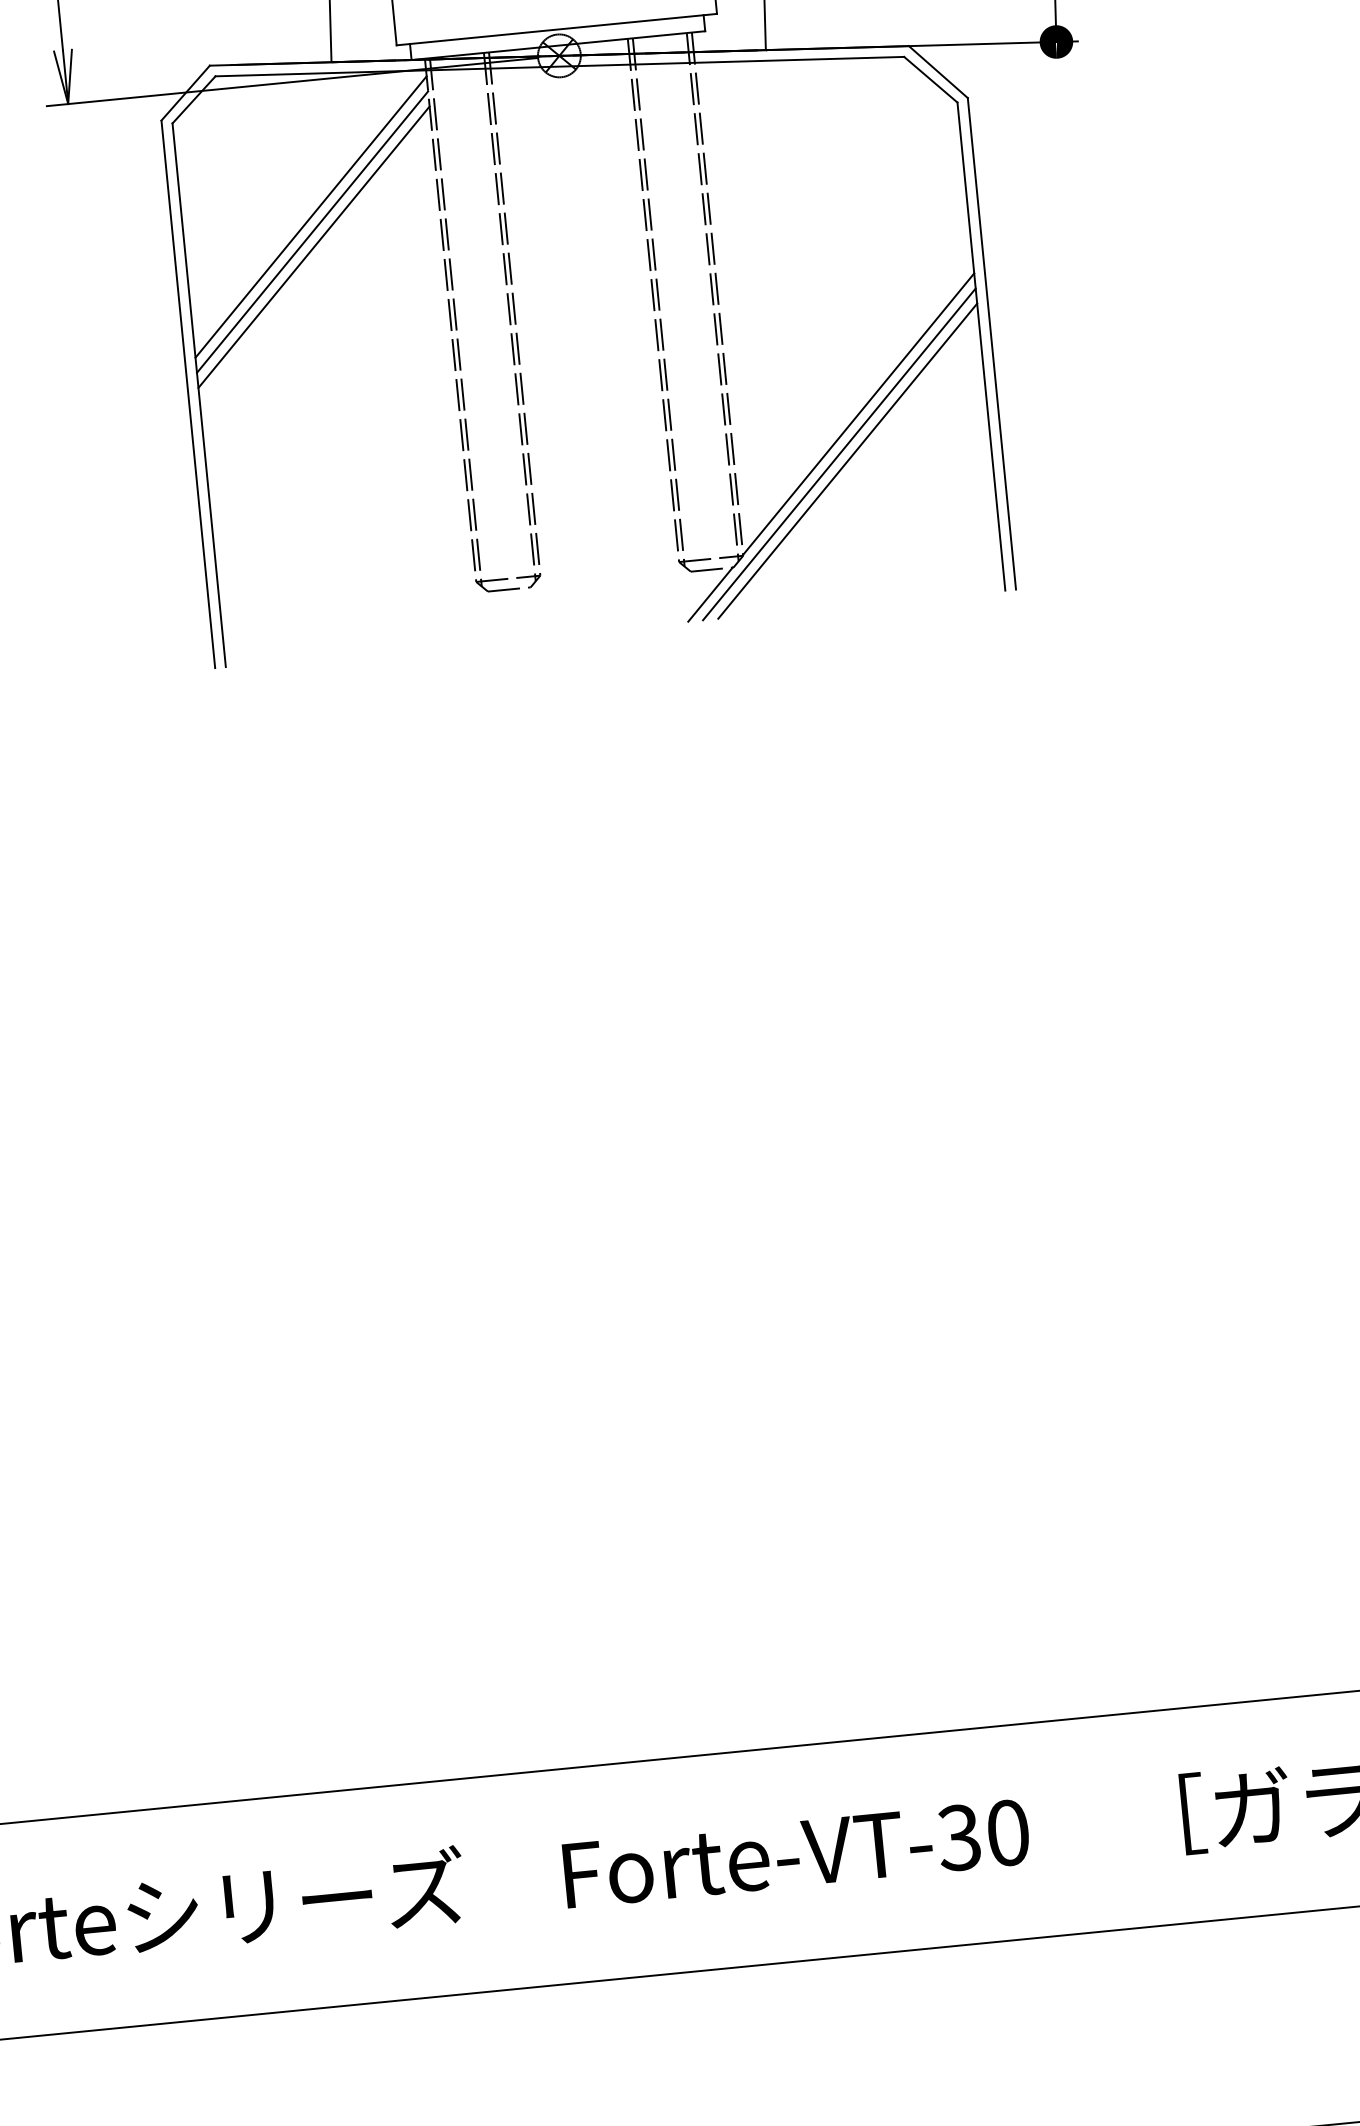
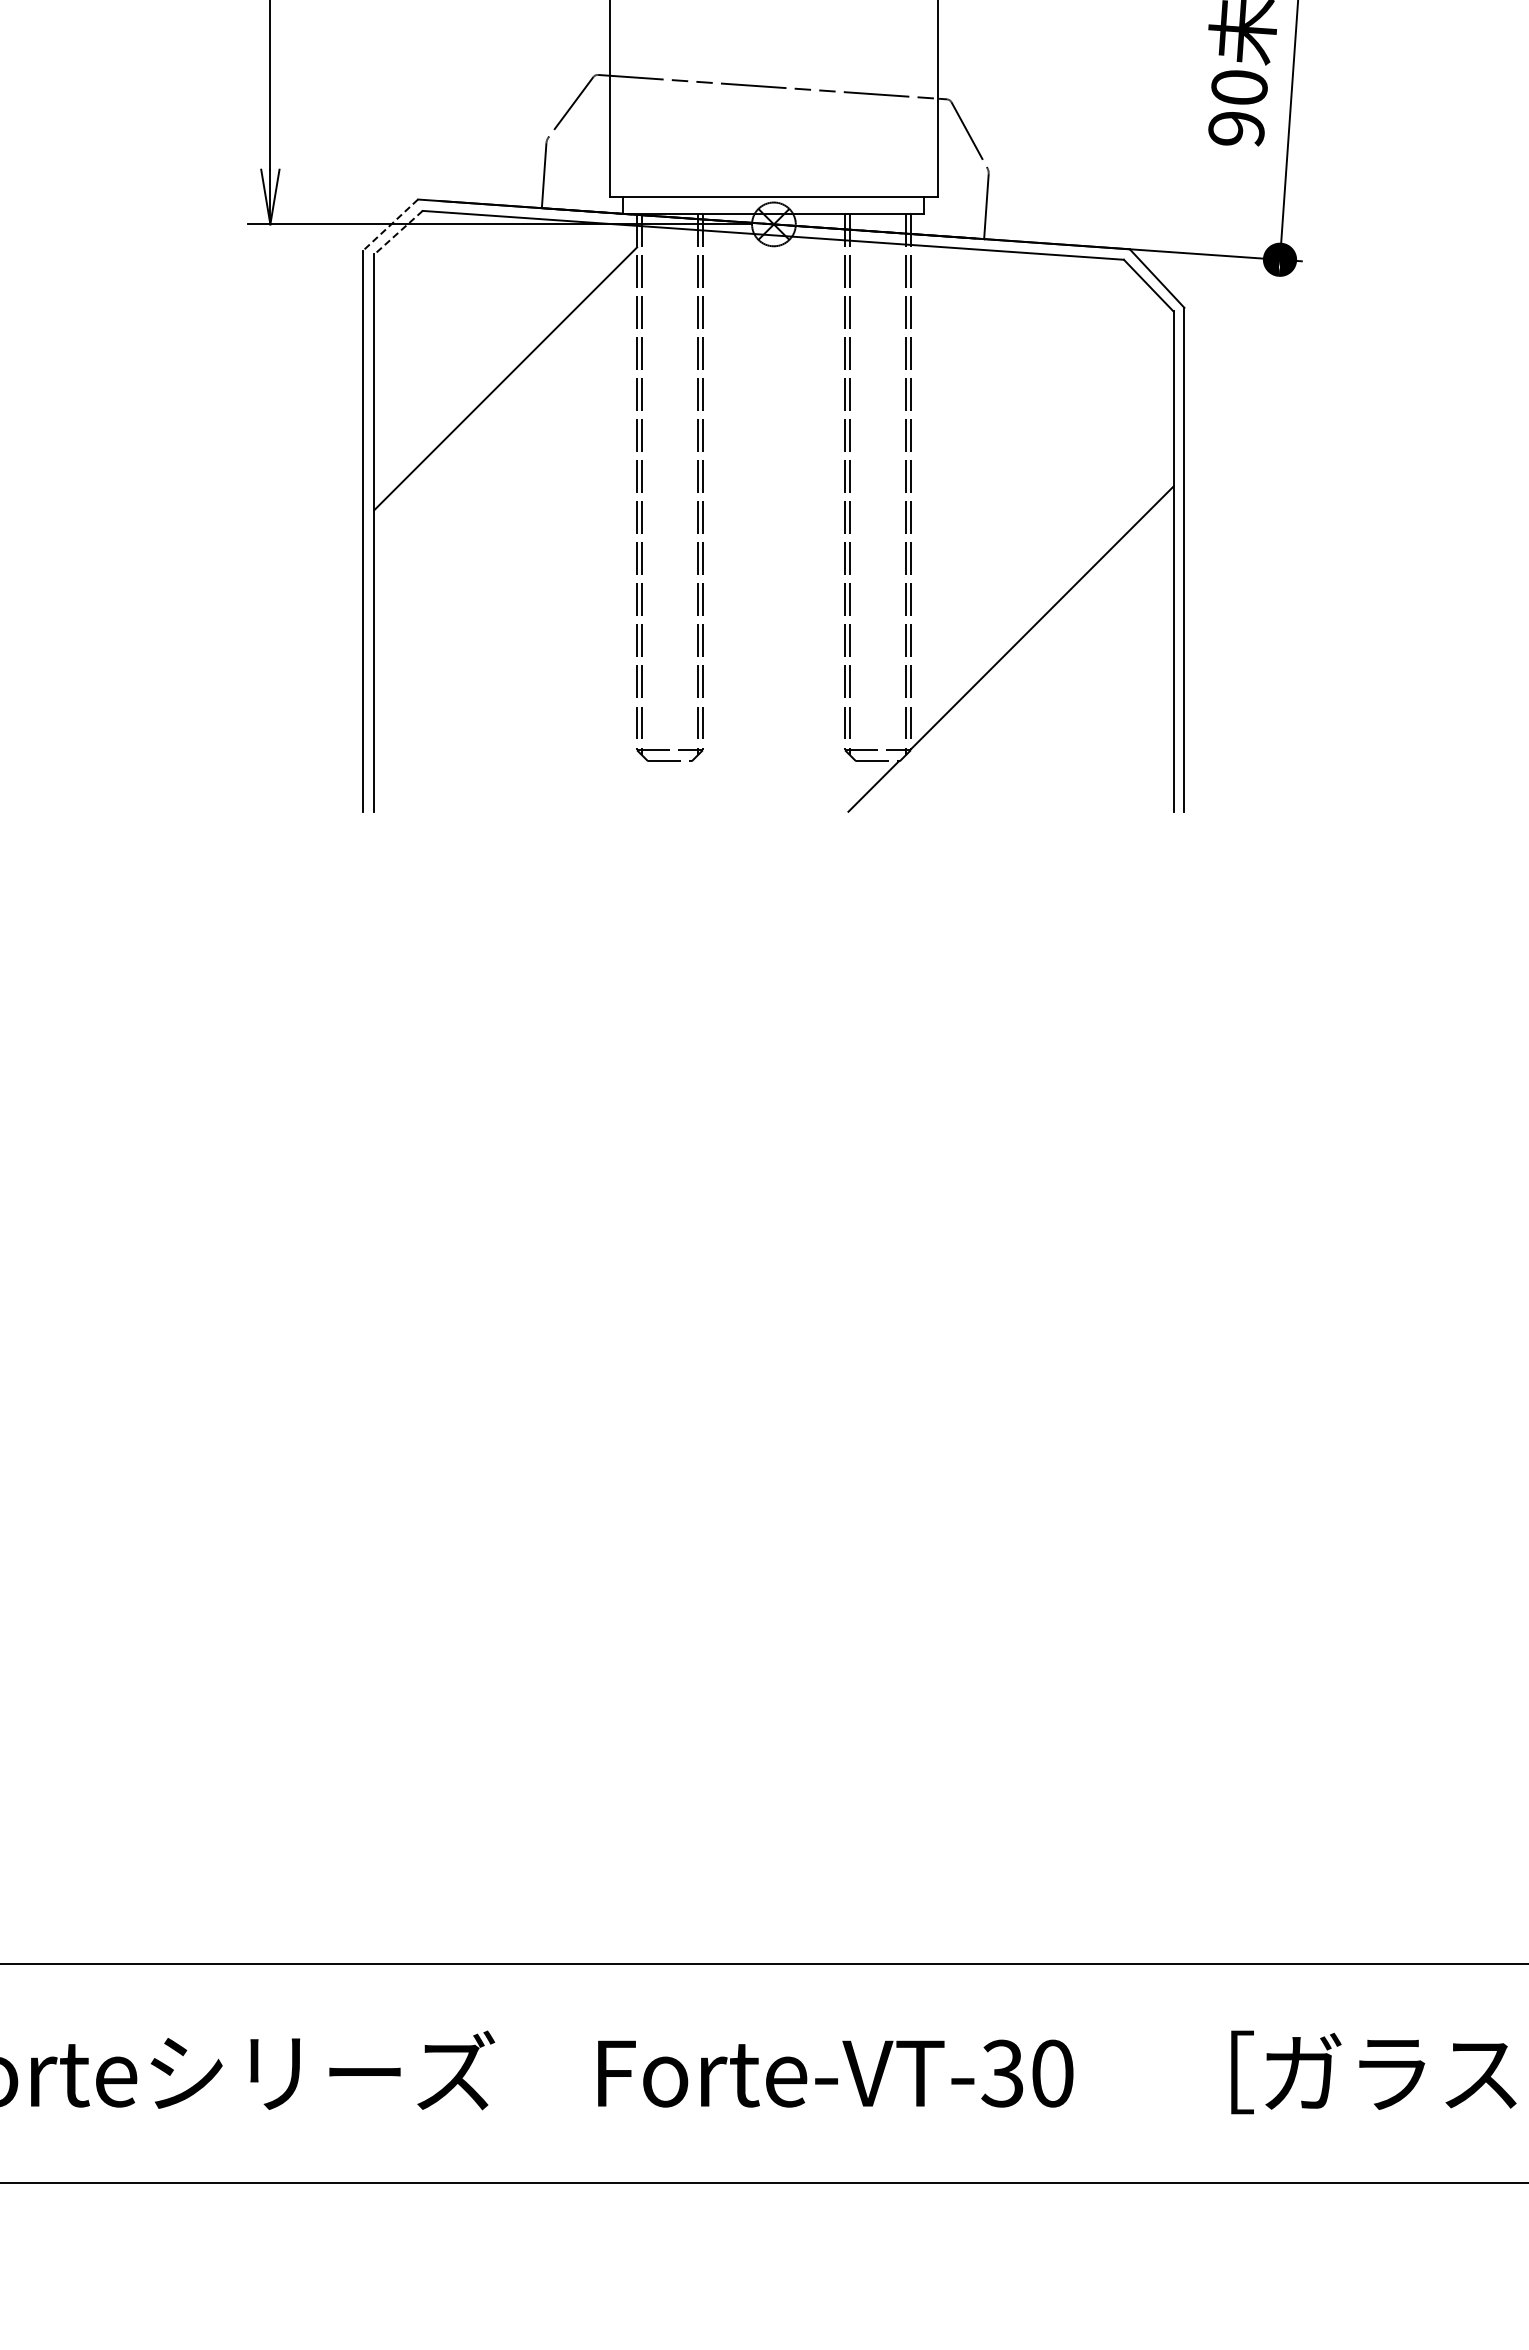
line: (185, 93) -> (390, 225), solid -> dashed
line: (193, 99) -> (398, 232), solid -> dashed
line: (310, 216) -> (505, 362), removed
line: (313, 246) -> (505, 393), removed
line: (839, 453) -> (1018, 656), removed
line: (847, 461) -> (1026, 664), removed

